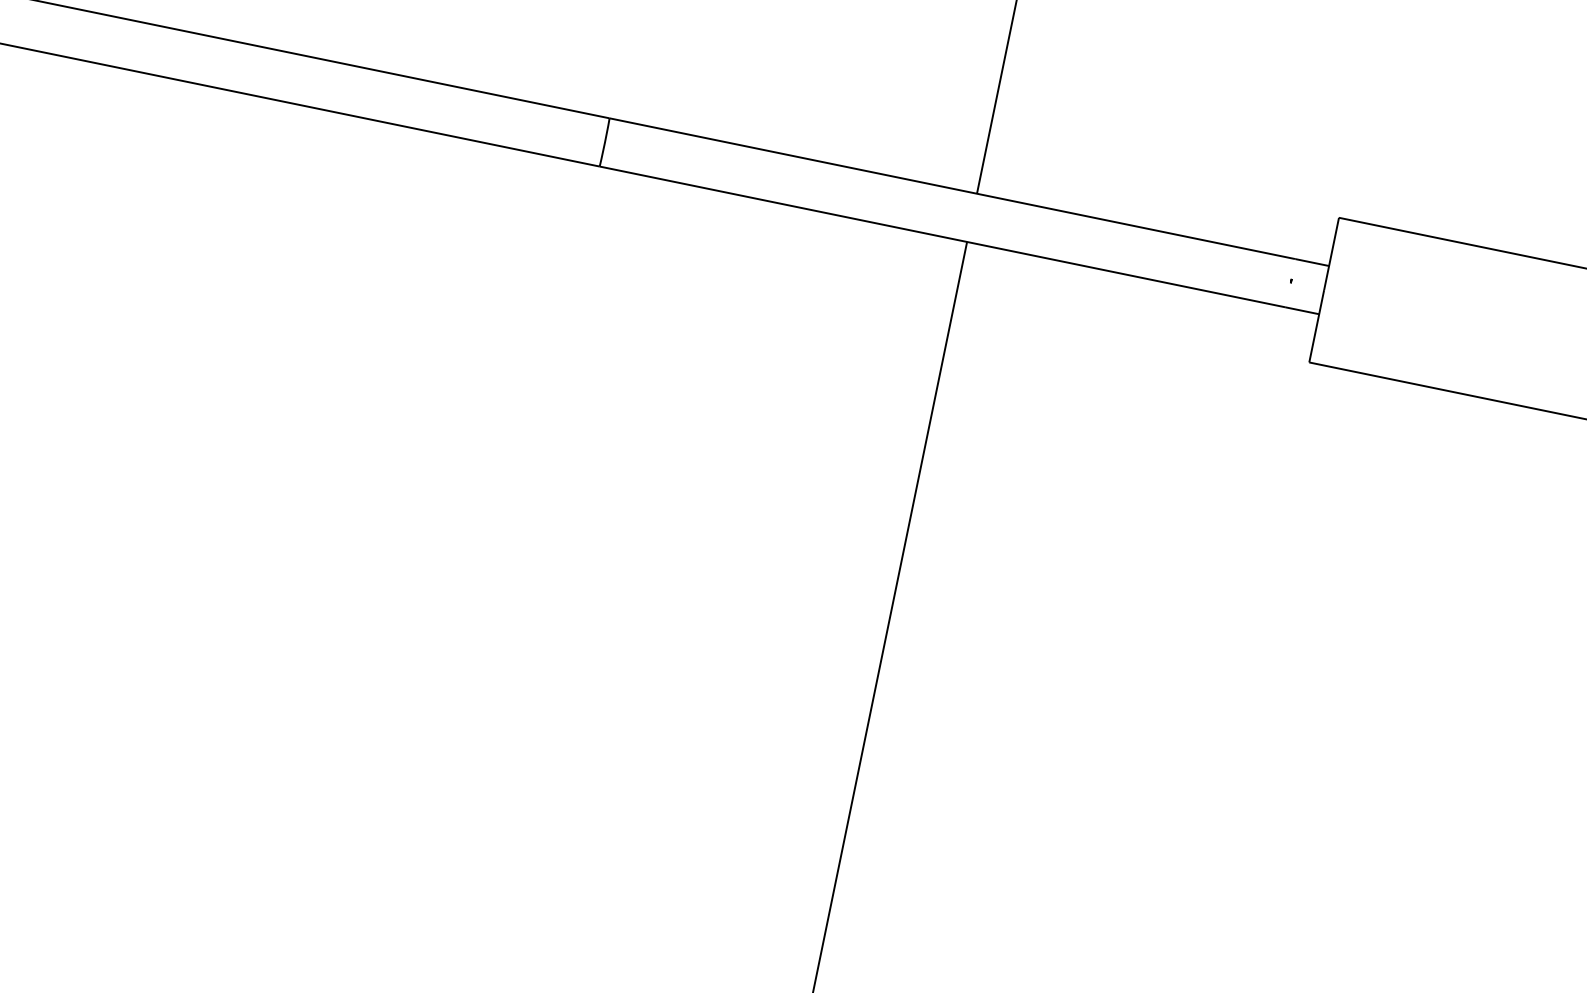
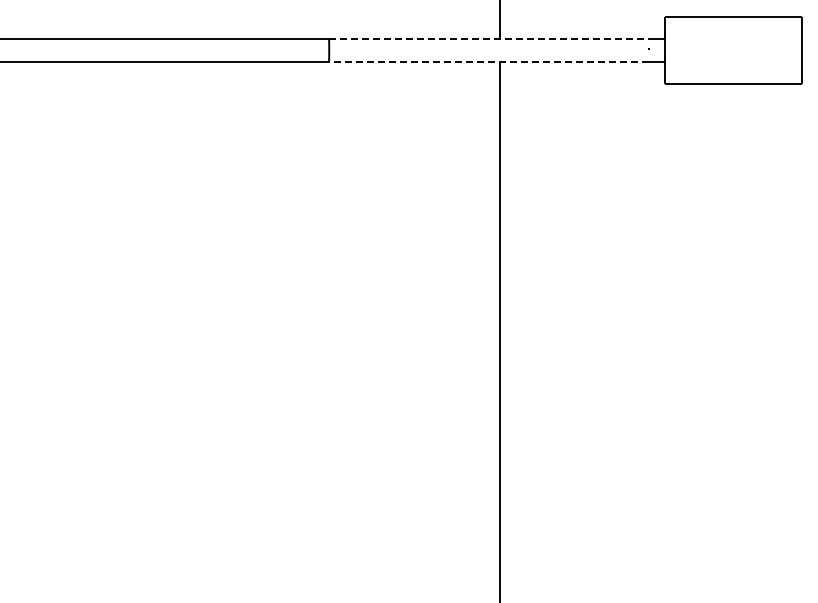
line: (951, 189) -> (488, 39), solid -> dashed
line: (941, 236) -> (488, 61), solid -> dashed

